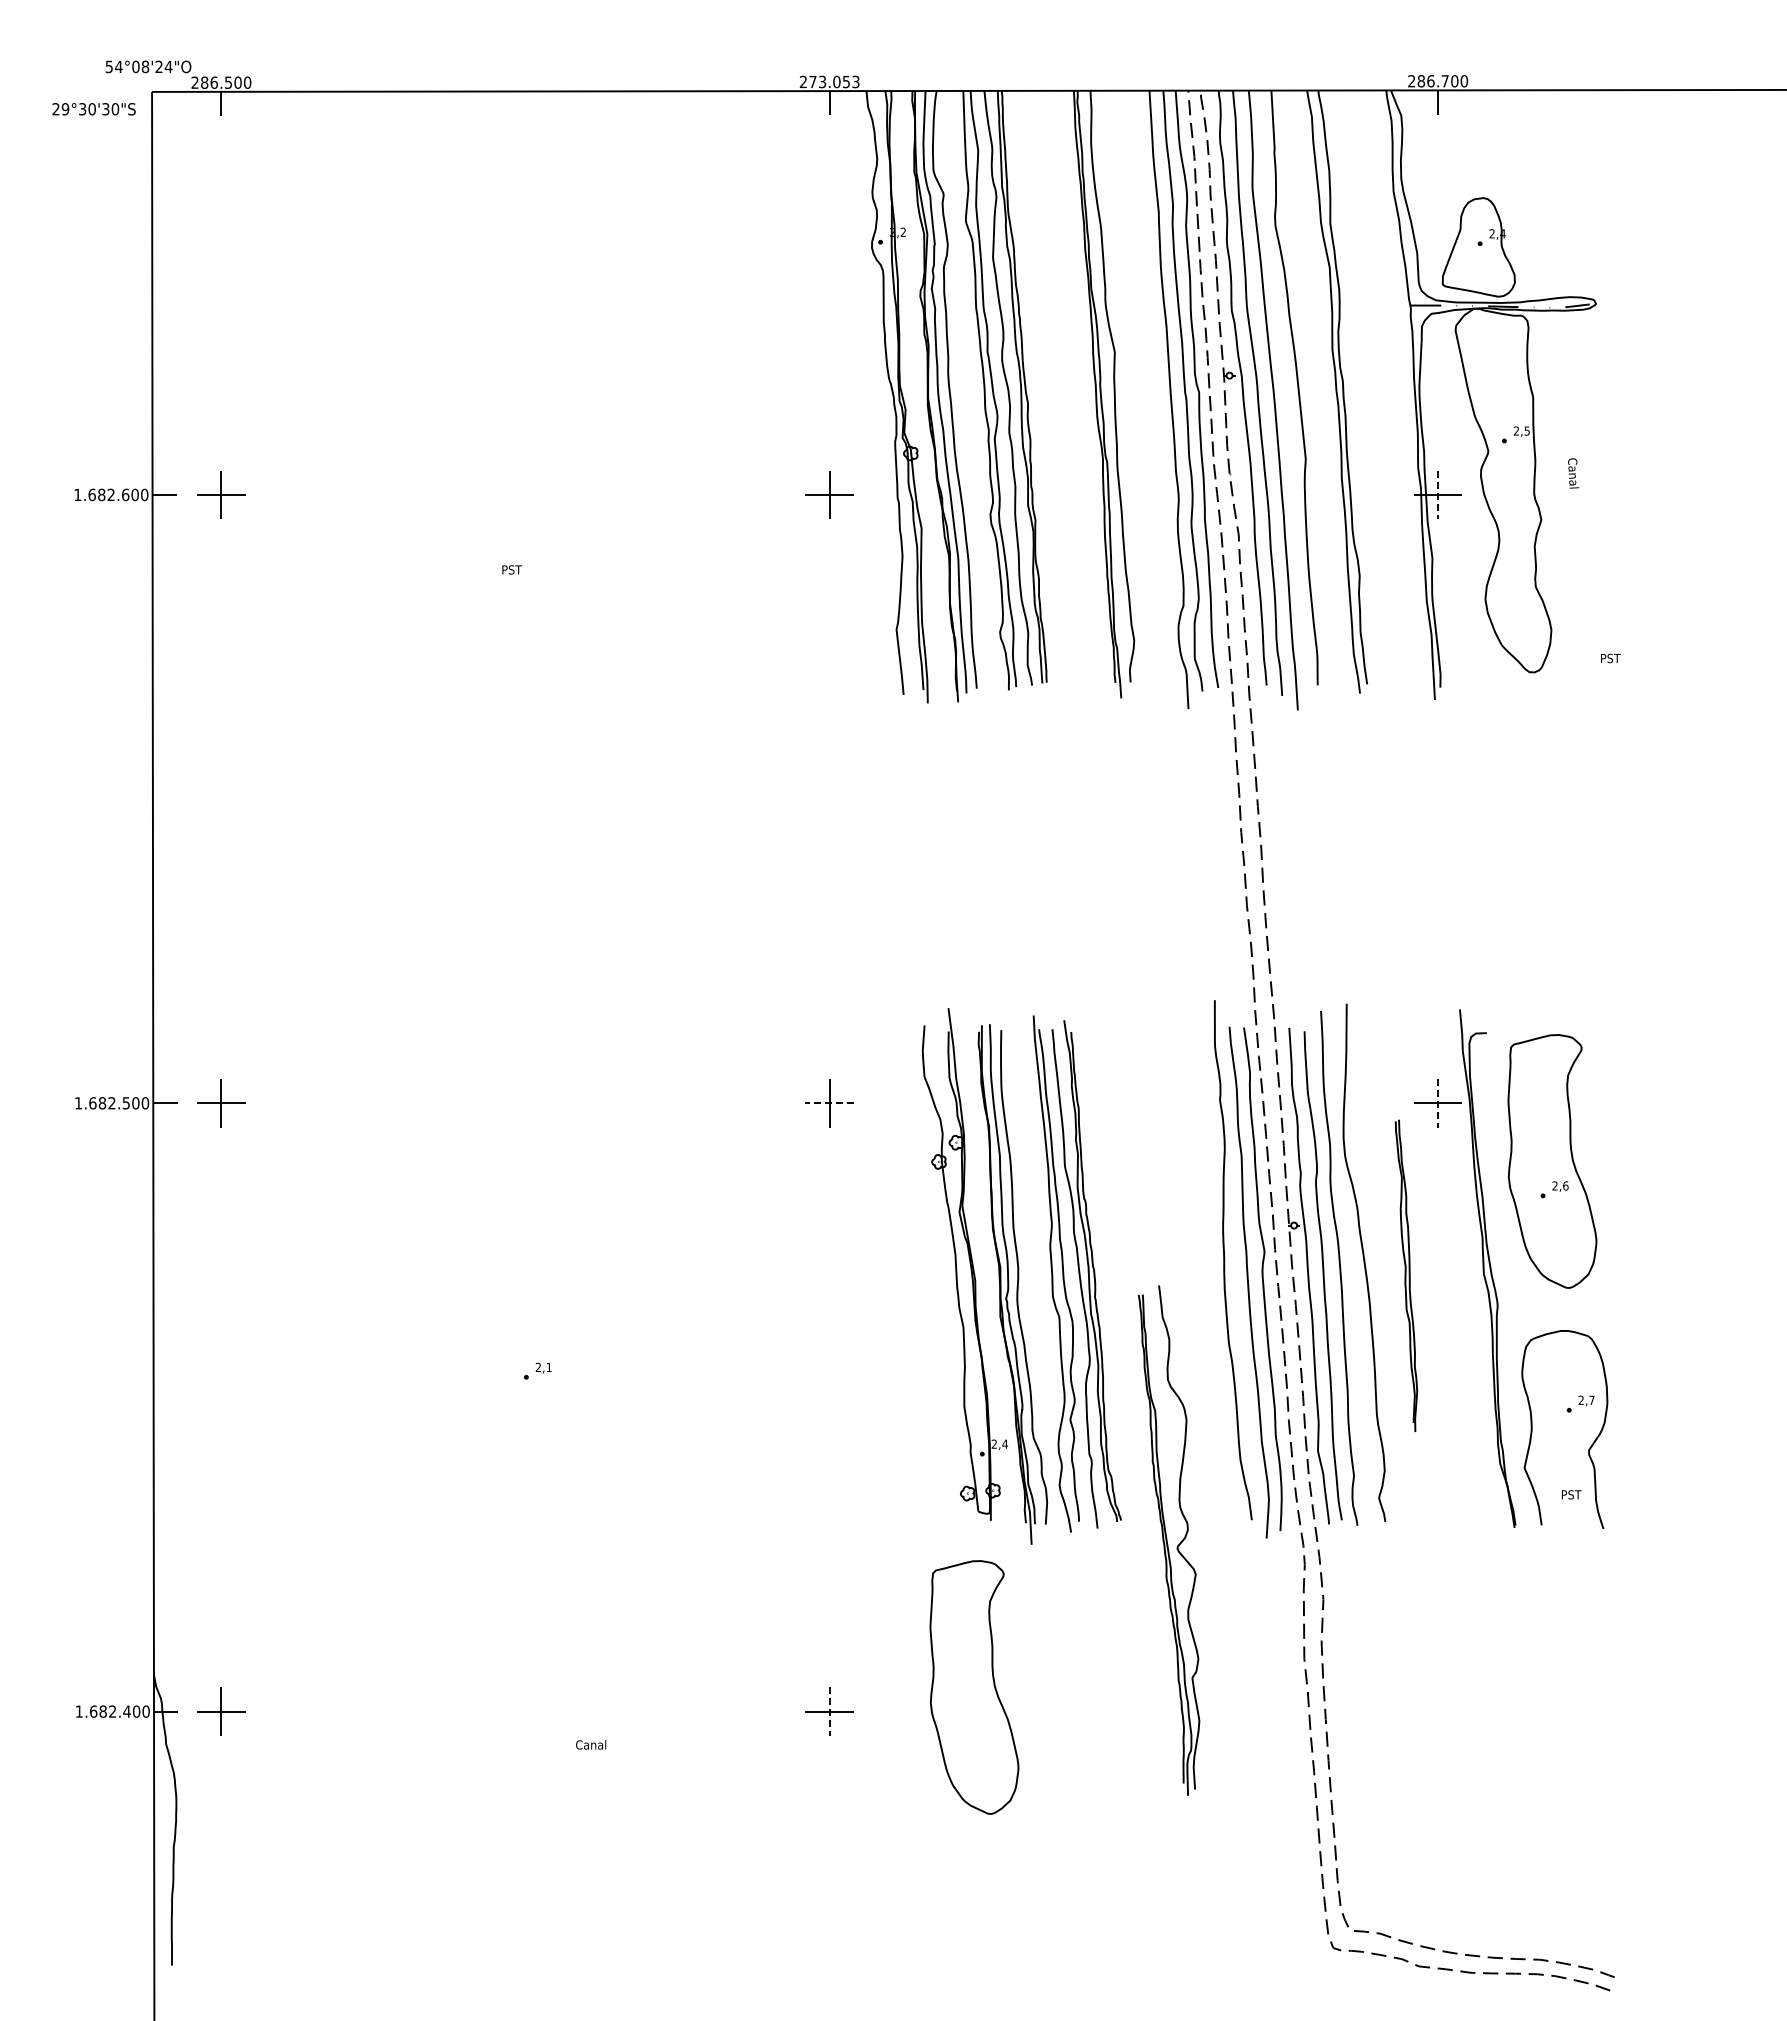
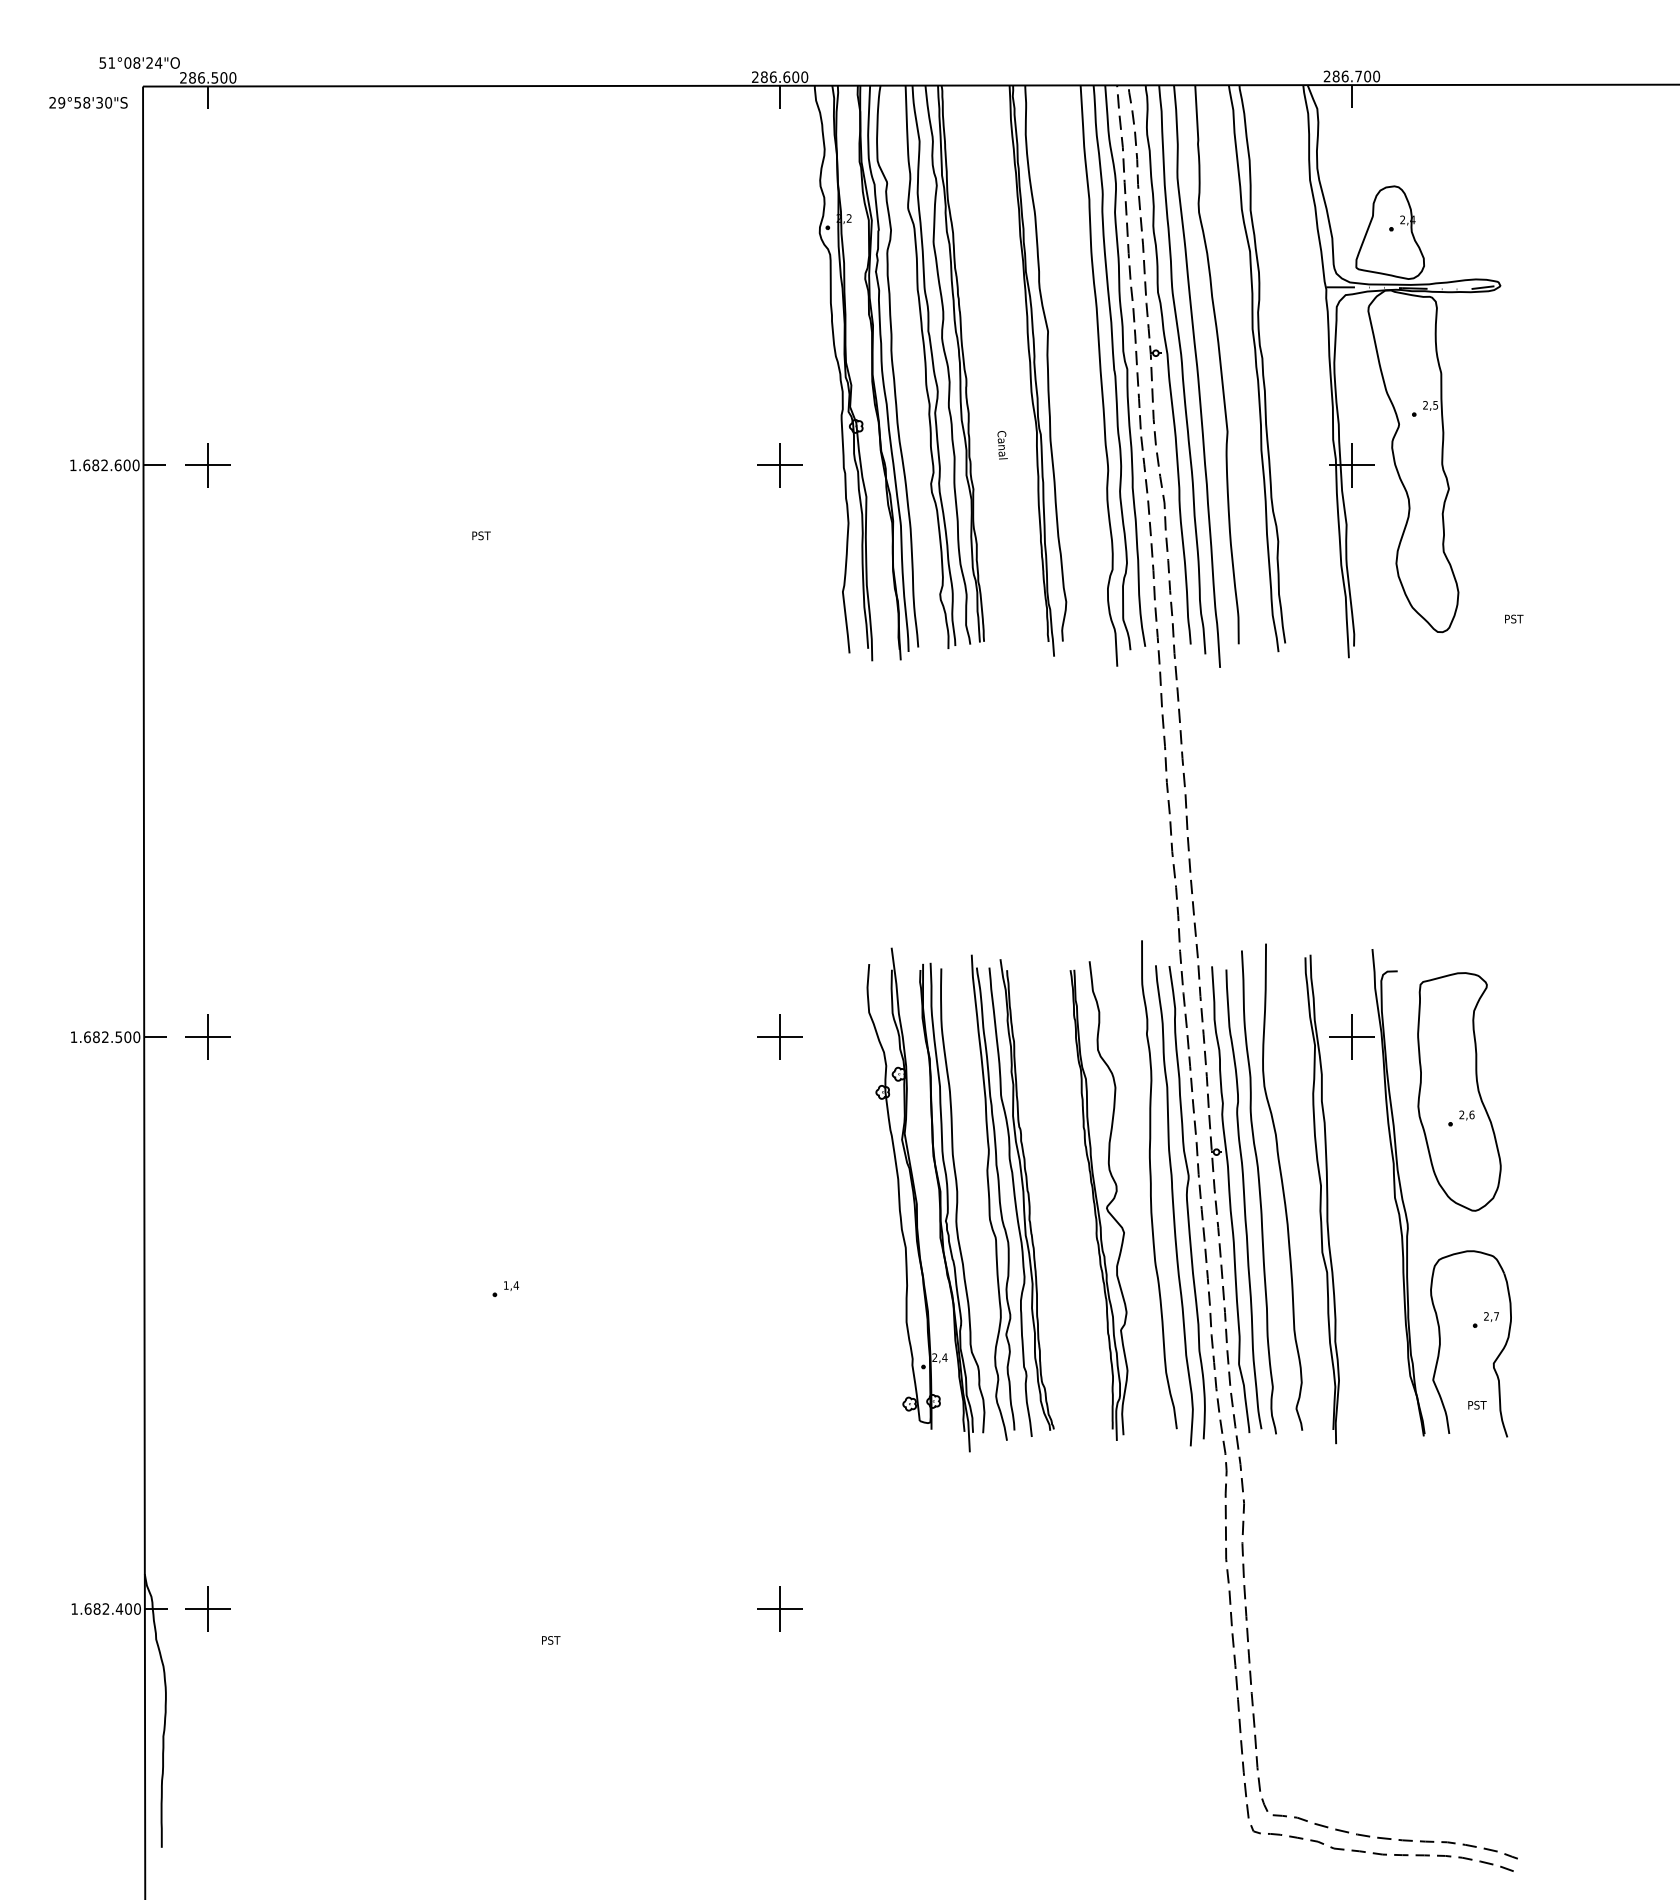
text: (118, 66) -> (111, 62), 54°08'24"O -> 51°08'24"O
text: (834, 81) -> (784, 76), 273.053 -> 286.600
text: (87, 109) -> (82, 103), 29°30'30"S -> 29°58'30"S
text: (1573, 473) -> (1002, 445), moved
line: (1438, 495) -> (1352, 465), dashed -> solid
line: (829, 1103) -> (779, 1037), dashed -> solid
line: (1438, 1103) -> (1352, 1037), dashed -> solid
part: (1406, 1275) -> (1322, 1199), size x1.67
text: (543, 1366) -> (511, 1284), 2,1 -> 1,4
part: (1168, 1540) -> (1098, 1200), moved
part: (974, 1687) -> (916, 1586), removed
line: (829, 1712) -> (779, 1609), dashed -> solid
text: (591, 1744) -> (556, 1639), Canal -> PST

